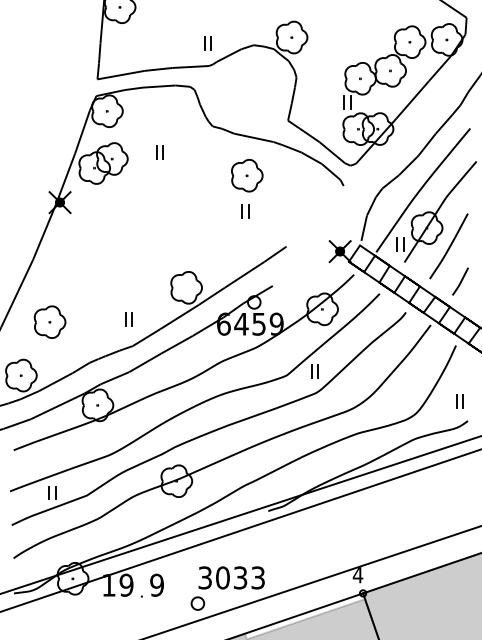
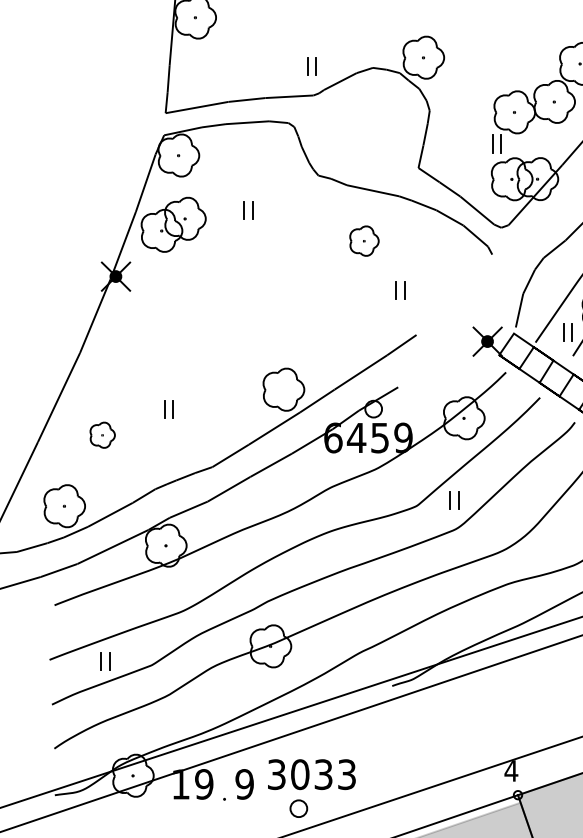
part: (247, 175) -> (364, 240), size x0.7
part: (245, 211) -> (400, 289), moved
part: (128, 319) -> (168, 409), moved
part: (49, 321) -> (101, 434), size x0.6
text: (231, 577) -> (311, 774), moved

